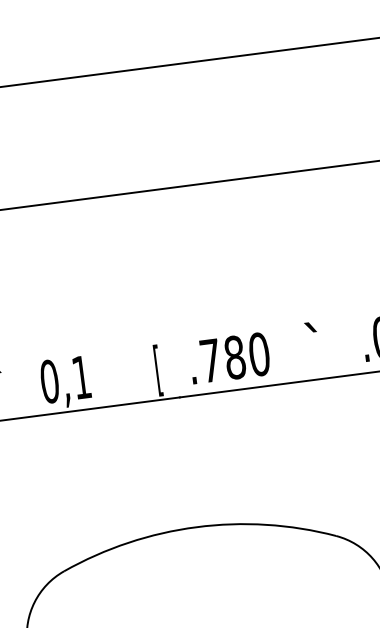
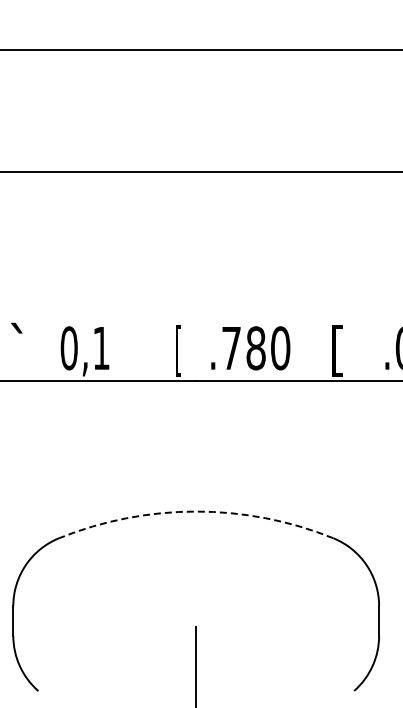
text: (313, 348) -> (335, 349), ` -> [
arc: (196, 527) -> (196, 511), solid -> dashed

